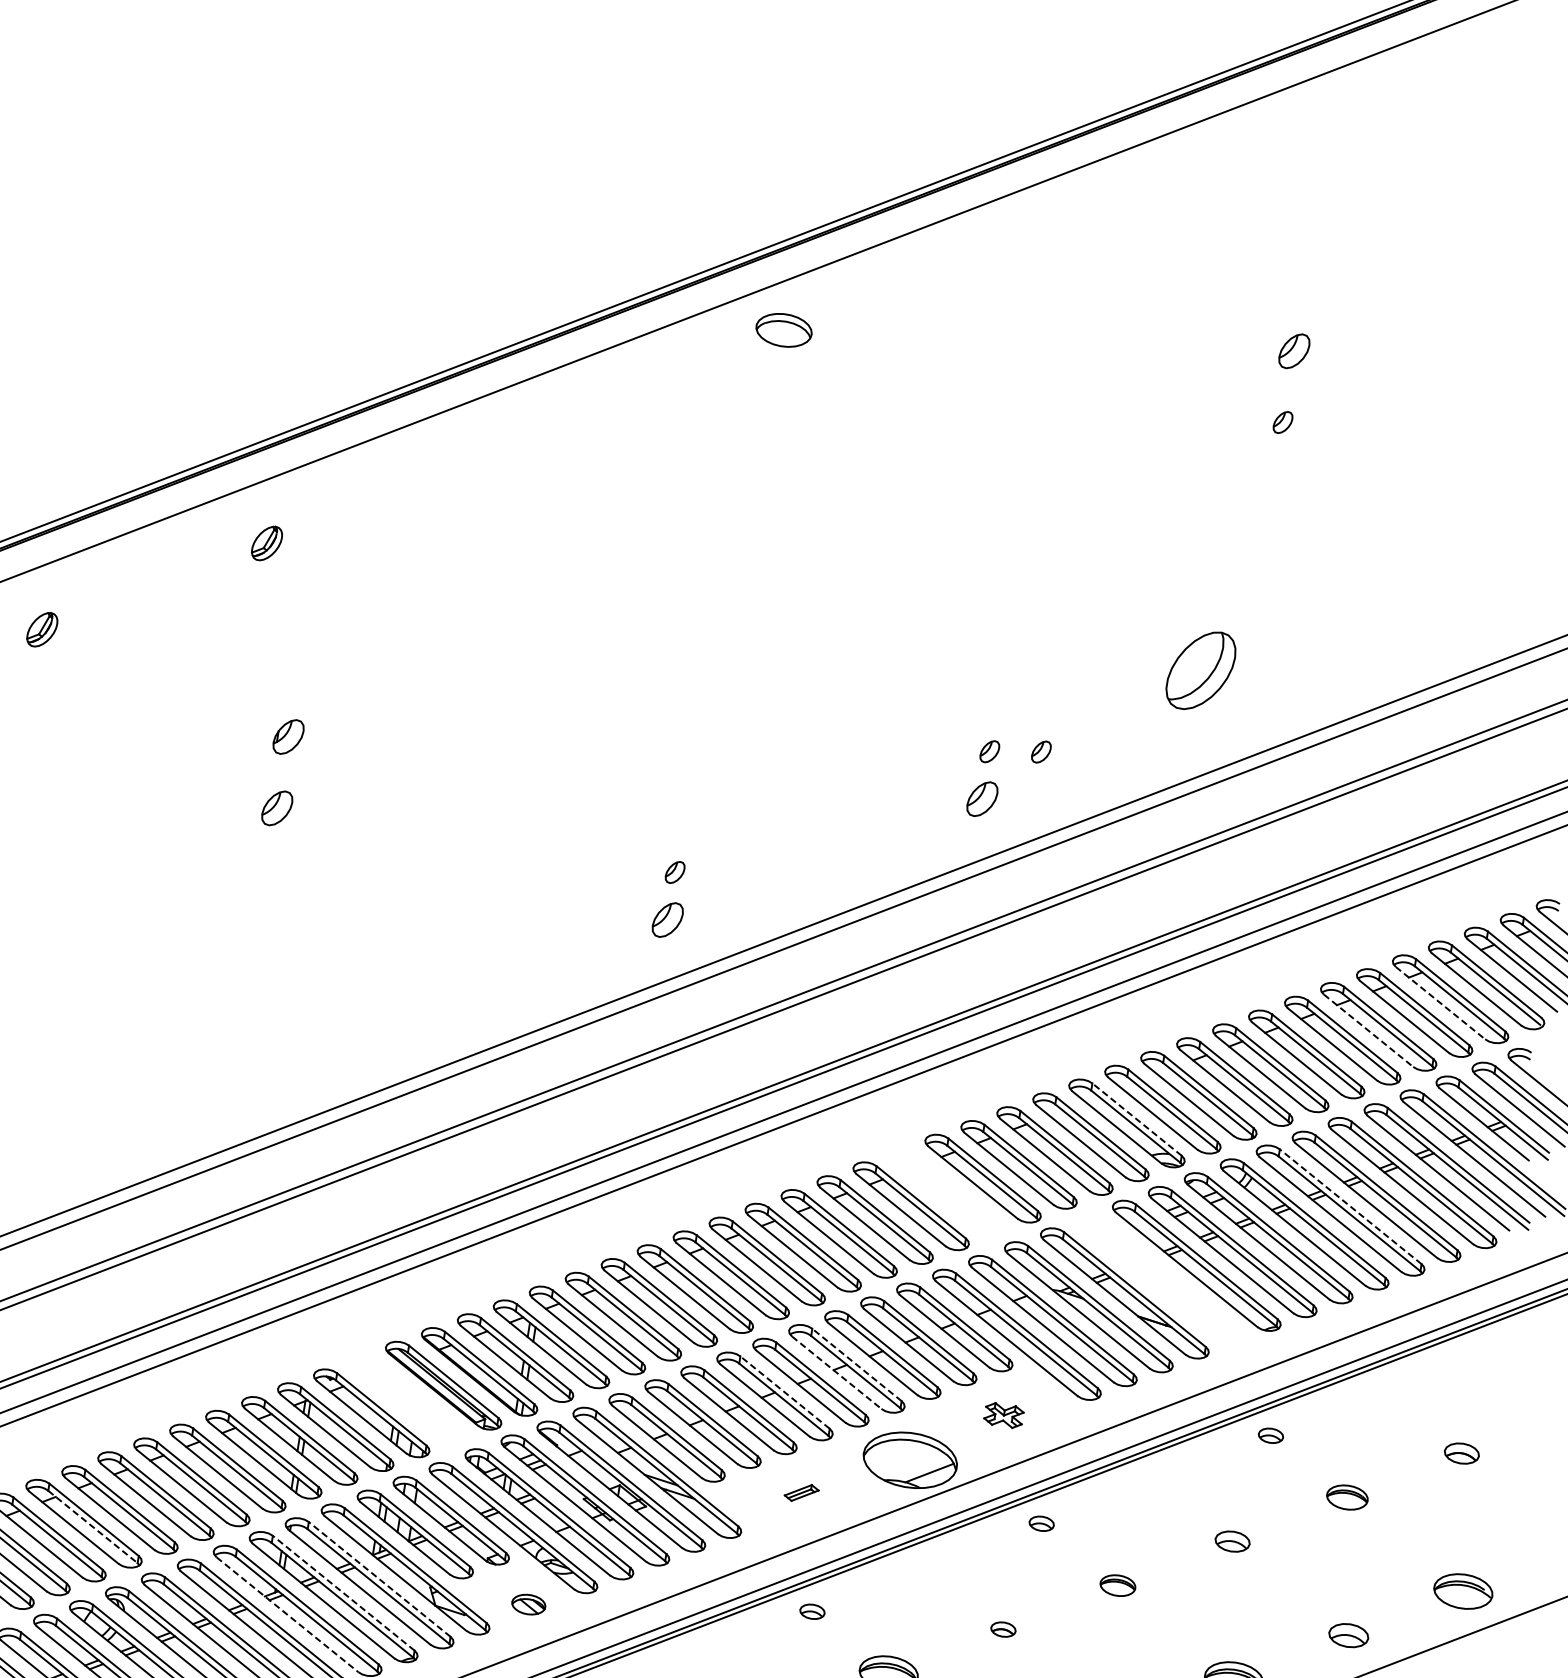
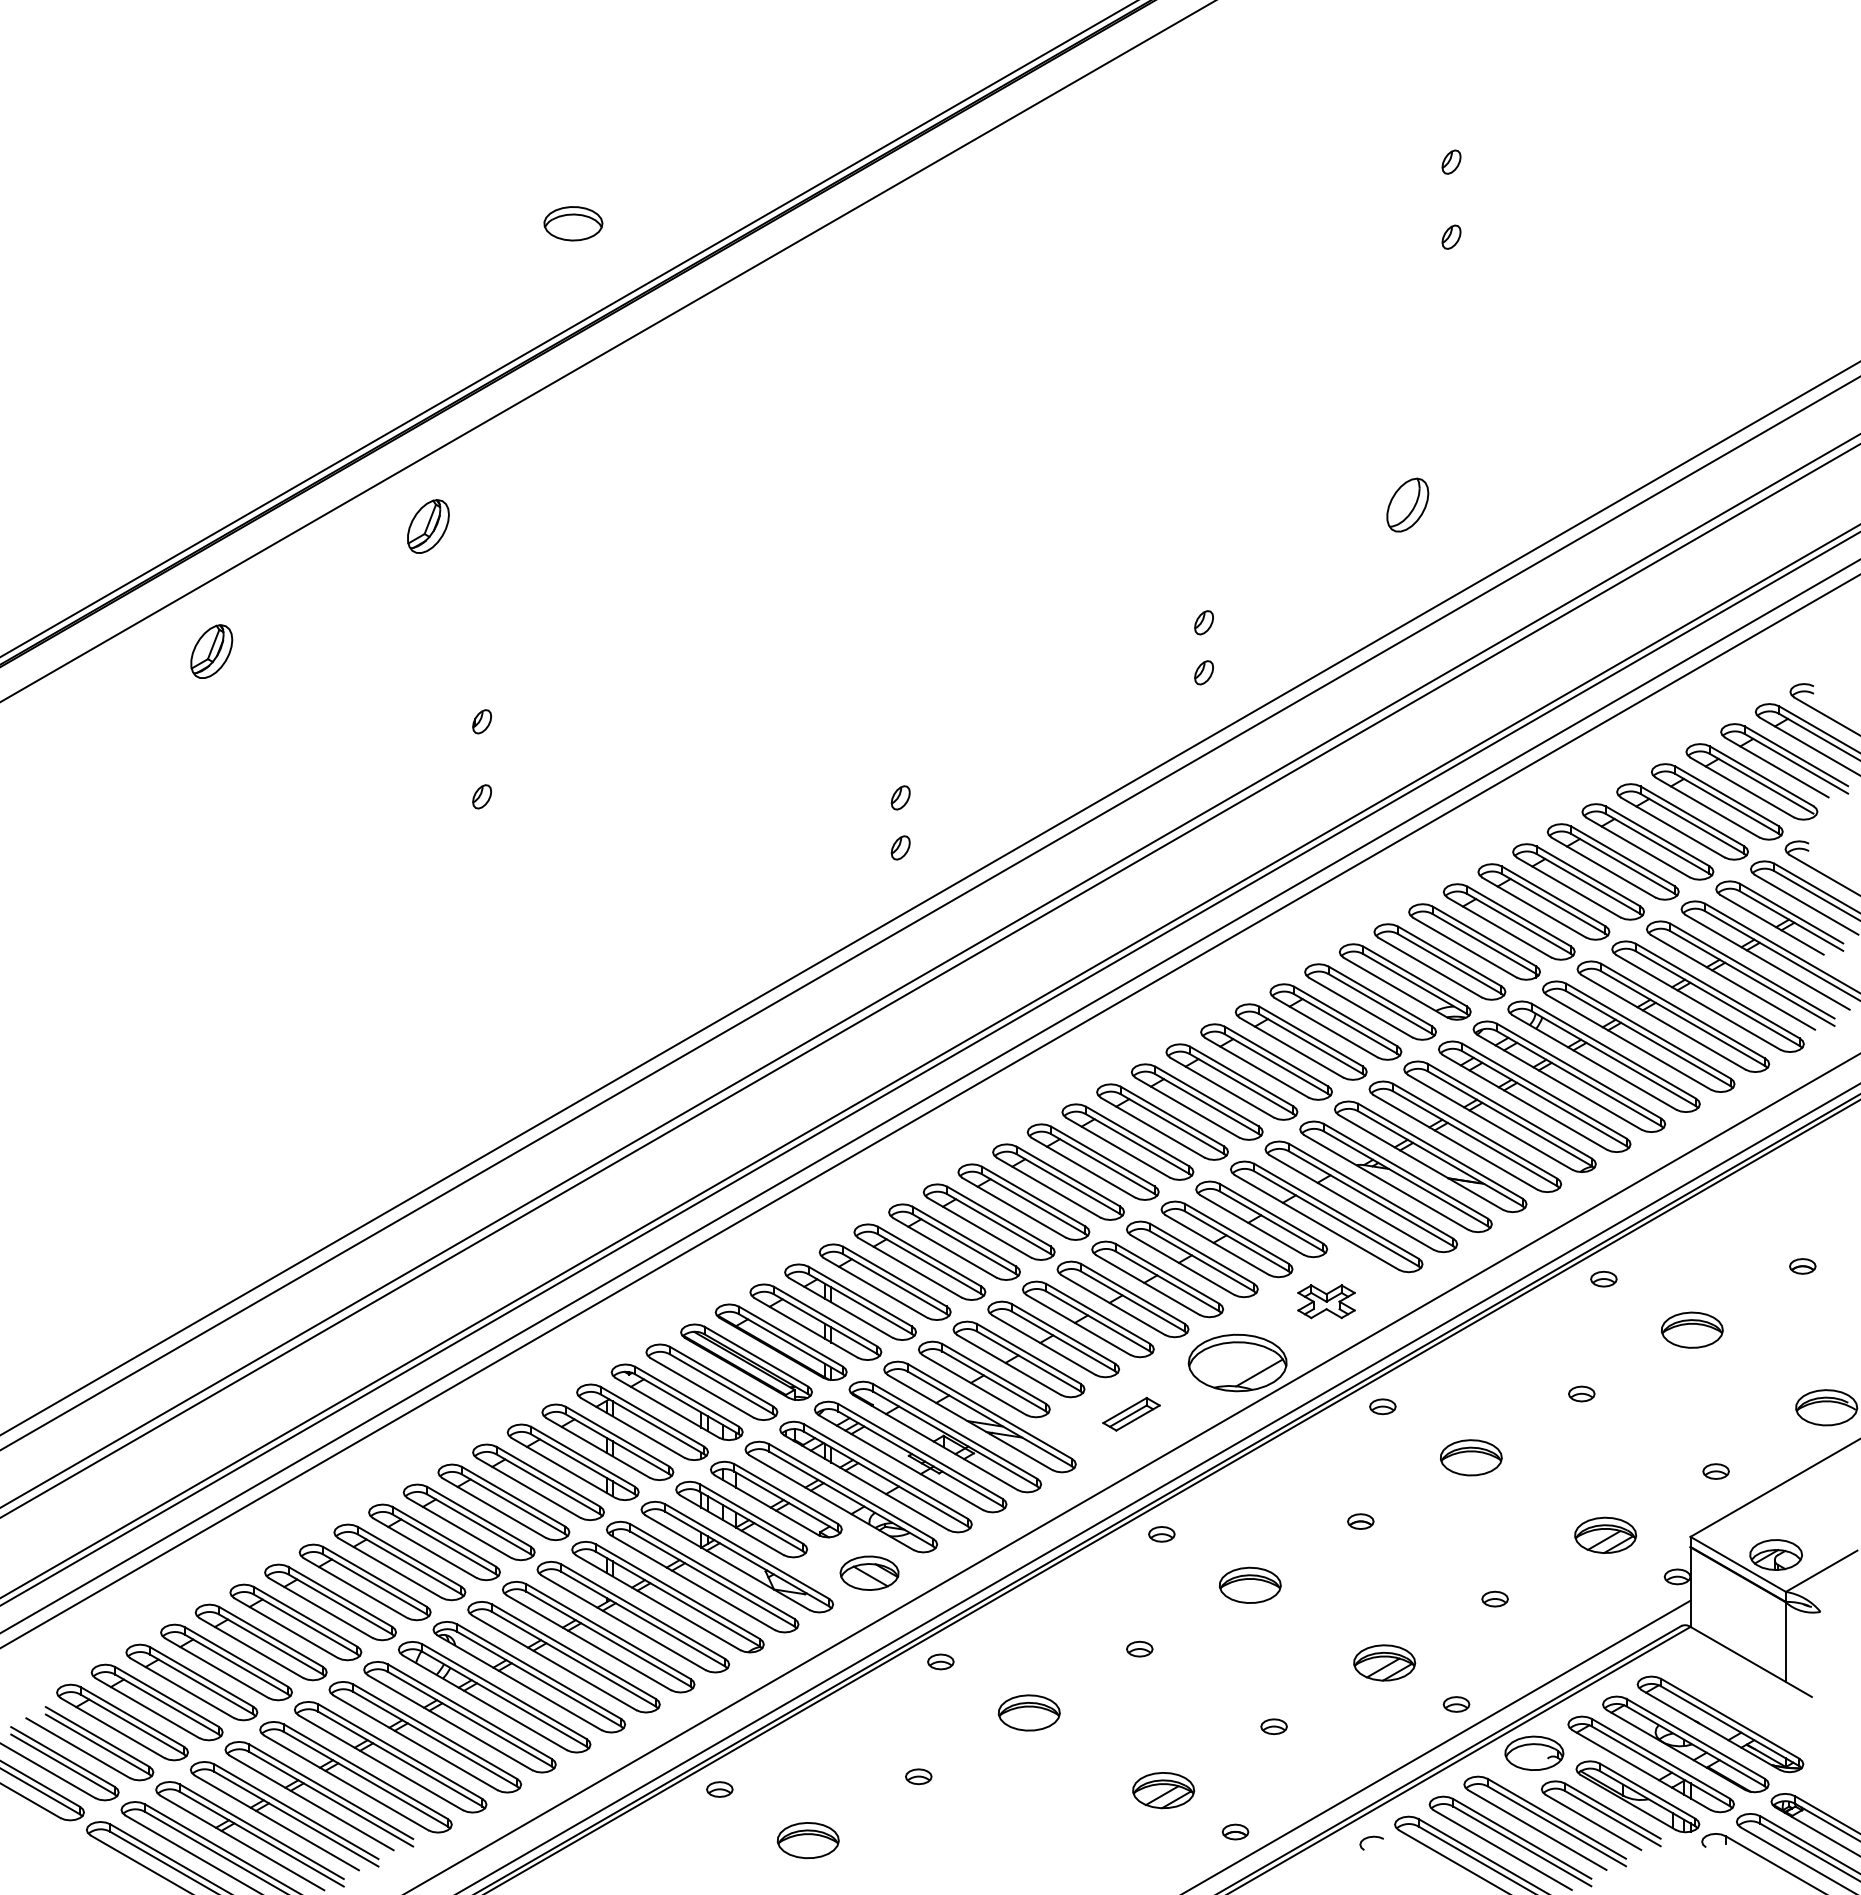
part: (784, 330) -> (573, 223), moved
part: (1294, 350) -> (1451, 161), size x0.62
part: (267, 543) -> (428, 526), size x1.43
part: (42, 629) -> (211, 651), size x1.43
part: (1200, 669) -> (1407, 504), size x0.62
part: (289, 736) -> (482, 721), size x0.62
part: (1040, 751) -> (1256, 614), removed
part: (981, 798) -> (1203, 672), size x0.62
part: (277, 808) -> (482, 796), size x0.62
part: (667, 919) -> (900, 847), size x0.62
line: (1440, 1003) -> (1707, 807), dashed -> solid
line: (1368, 1030) -> (1638, 847), dashed -> solid
line: (1137, 1119) -> (1415, 976), dashed -> solid
part: (946, 1191) -> (1231, 1081), added
line: (1350, 1207) -> (1648, 1031), dashed -> solid
part: (1160, 1279) -> (1465, 1136), added
line: (857, 1364) -> (1167, 1273), dashed -> solid
line: (836, 1373) -> (1147, 1285), dashed -> solid
line: (785, 1392) -> (1098, 1313), dashed -> solid
part: (407, 1398) -> (711, 1381), added
part: (1003, 1415) -> (1326, 1301), size x1.43
part: (1461, 1453) -> (1802, 1266), size x0.71
part: (801, 1492) -> (1131, 1413), size x1.67
part: (1347, 1496) -> (1692, 1329), size x1.43
line: (92, 1527) -> (409, 1564), dashed -> solid
part: (1232, 1541) -> (1581, 1393), size x0.71
line: (379, 1579) -> (712, 1571), dashed -> solid
part: (1117, 1585) -> (1470, 1457), size x1.67
line: (343, 1593) -> (677, 1591), dashed -> solid
part: (528, 1604) -> (869, 1572), size x1.67
line: (287, 1614) -> (623, 1622), dashed -> solid
part: (1348, 1635) -> (1715, 1471), size x0.62

